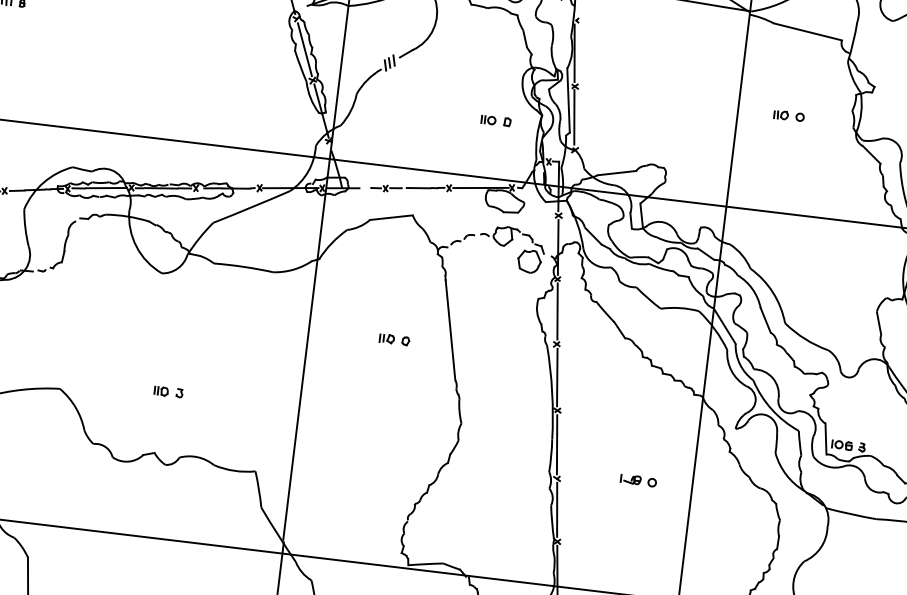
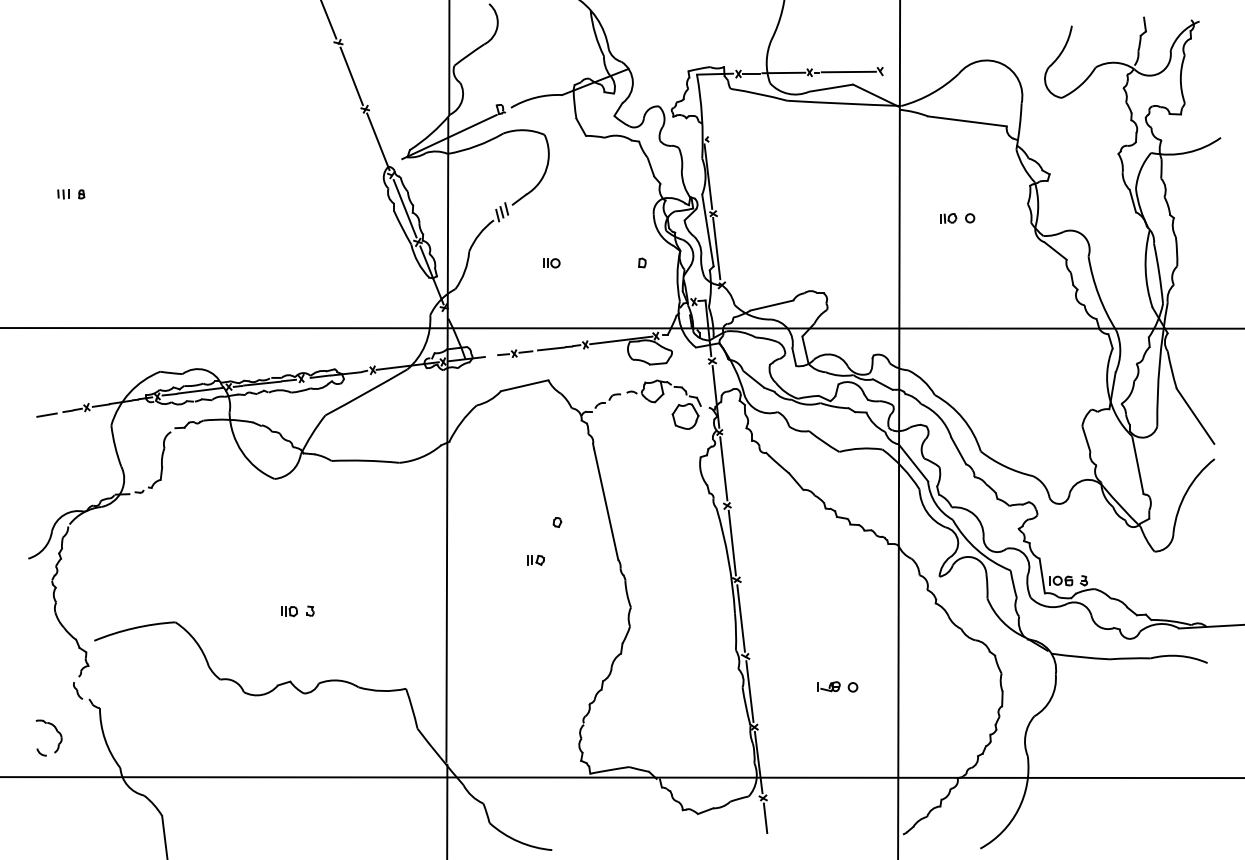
part: (488, 120) -> (551, 263), moved
part: (386, 338) -> (535, 559), moved
part: (638, 480) -> (837, 686), moved

